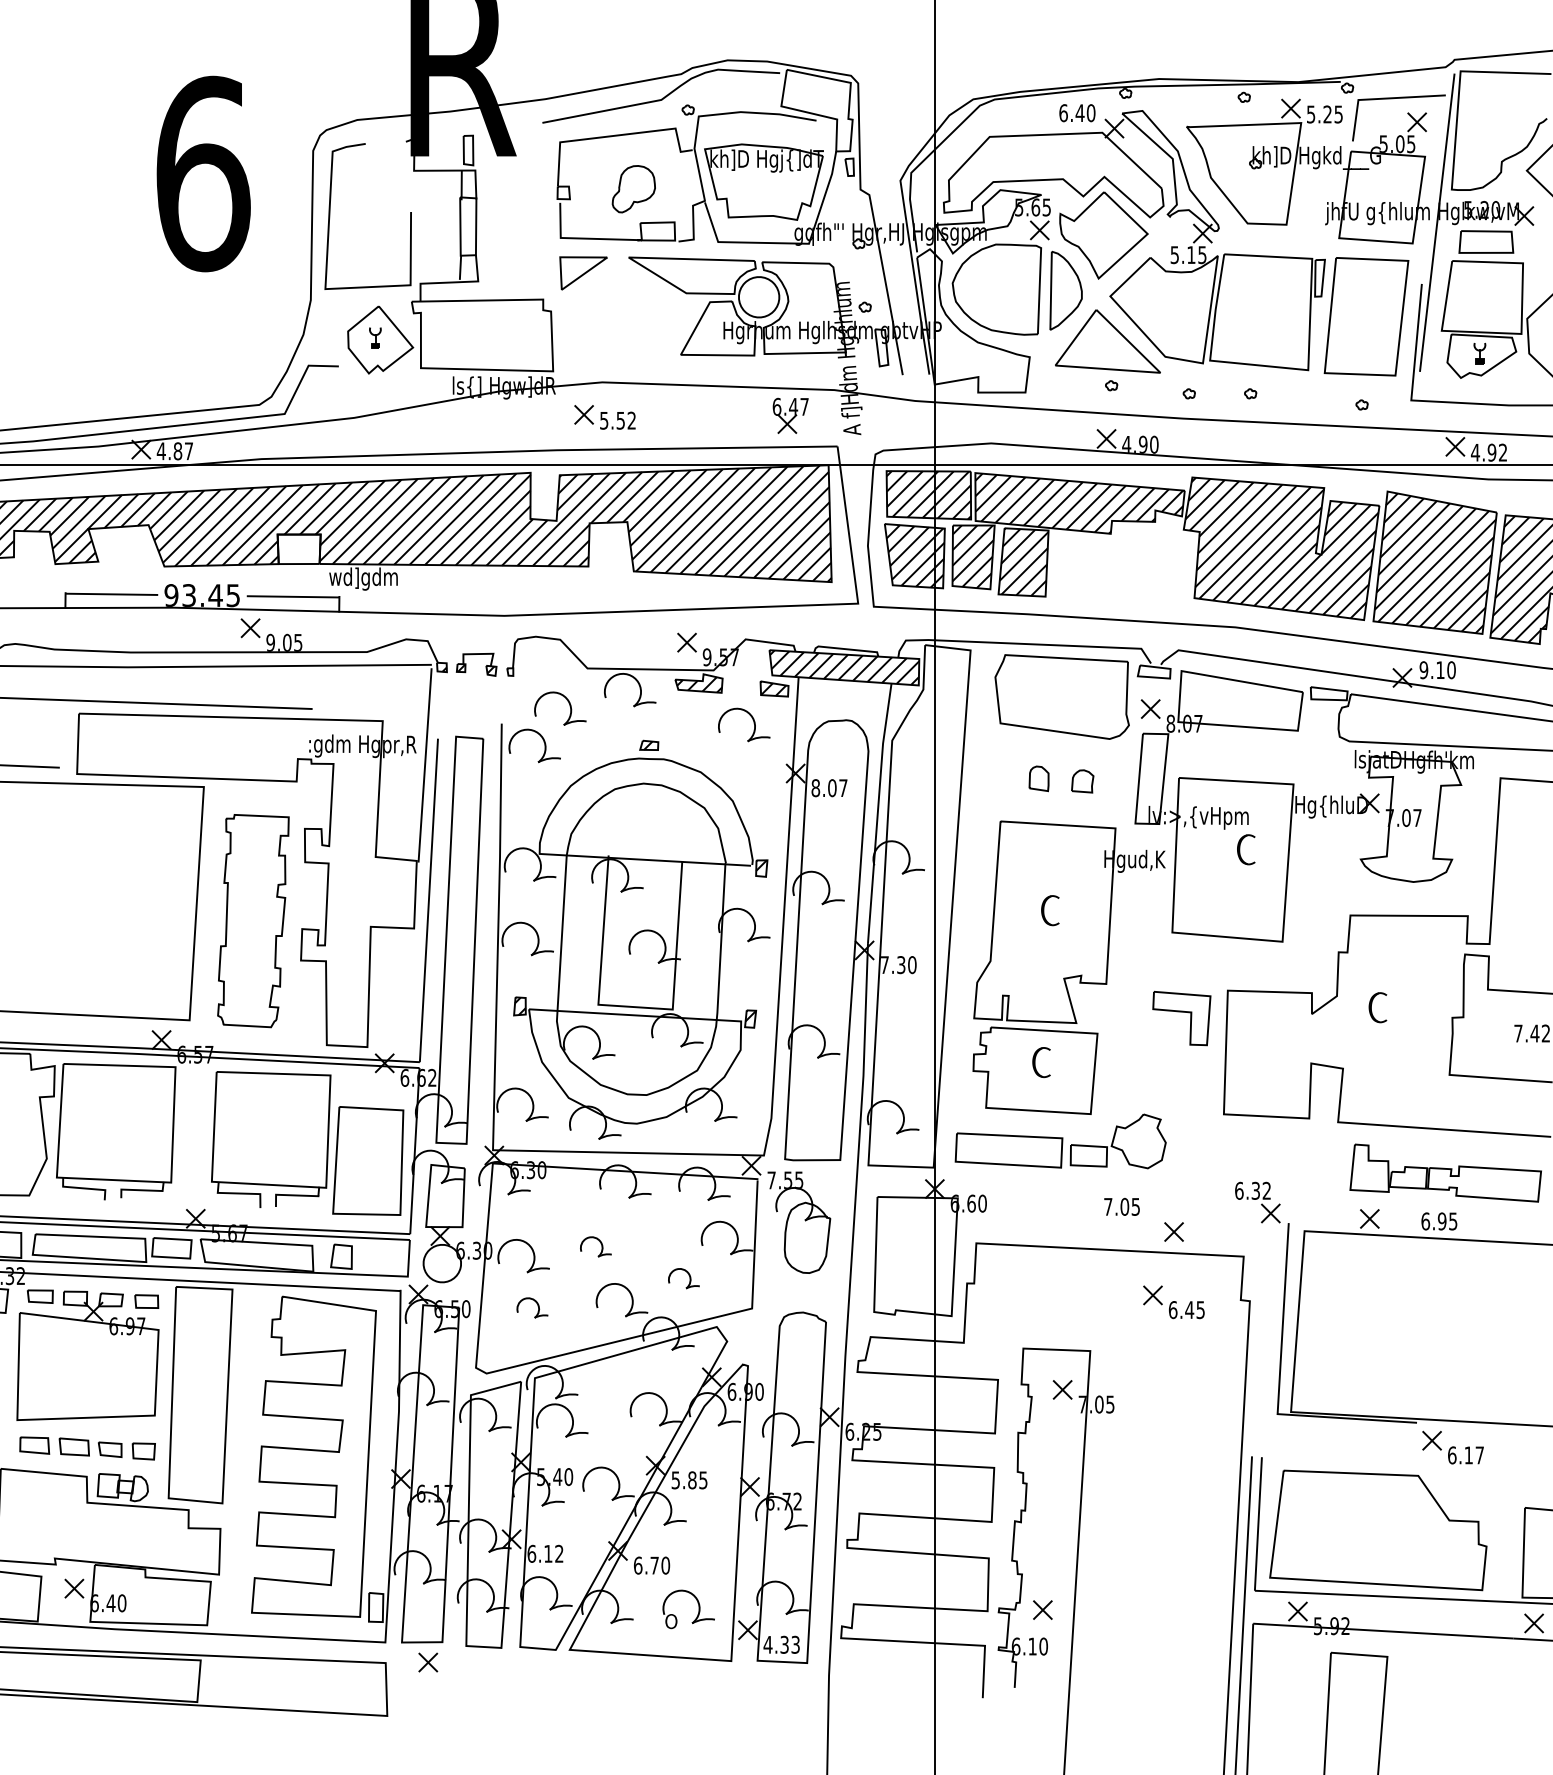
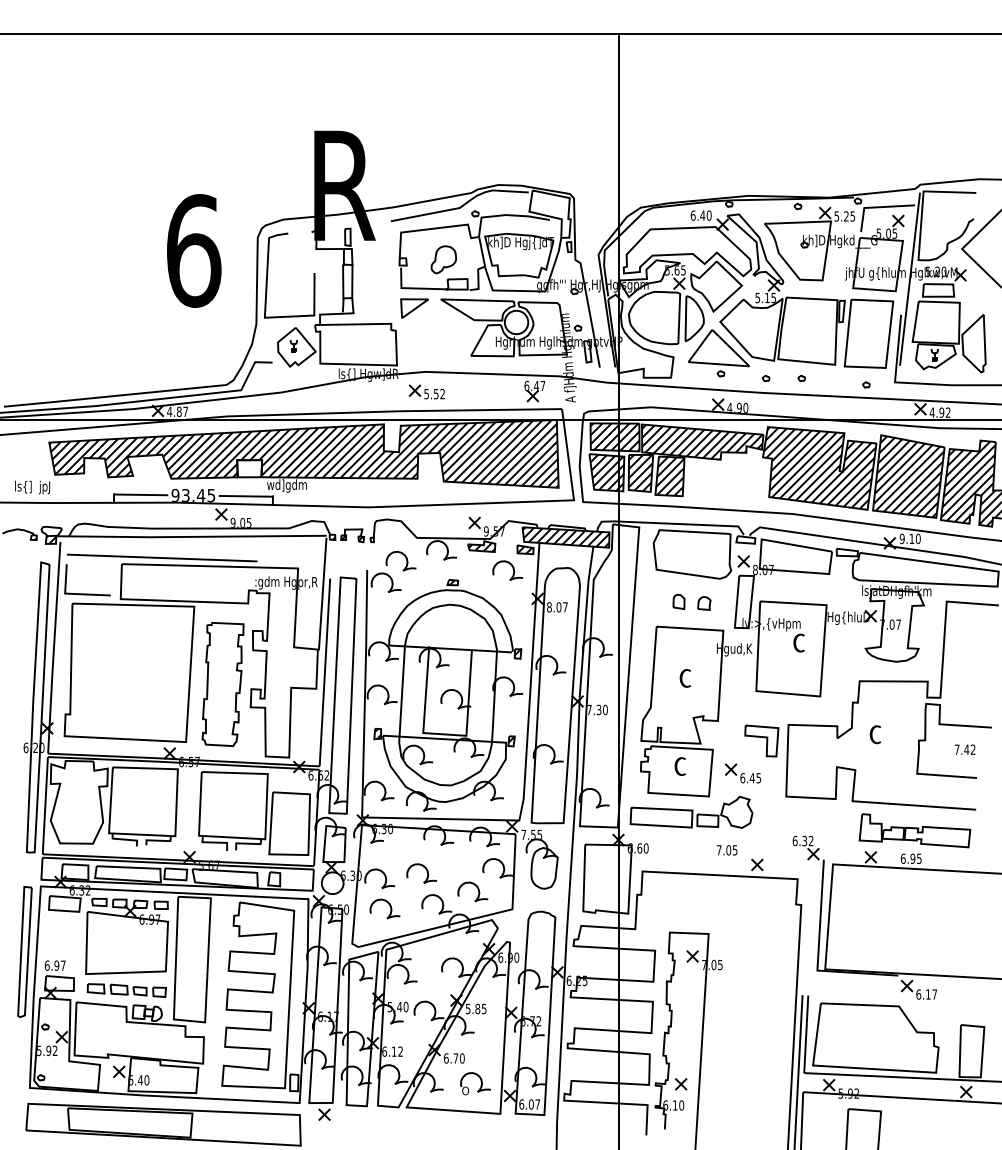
part: (595, 1246) -> (421, 873), size x1.67
part: (683, 1277) -> (472, 891), size x1.67
part: (1172, 1301) -> (742, 773), moved
part: (531, 1307) -> (384, 908), size x1.67
text: (781, 1644) -> (529, 1104), 4.33 -> 6.07

